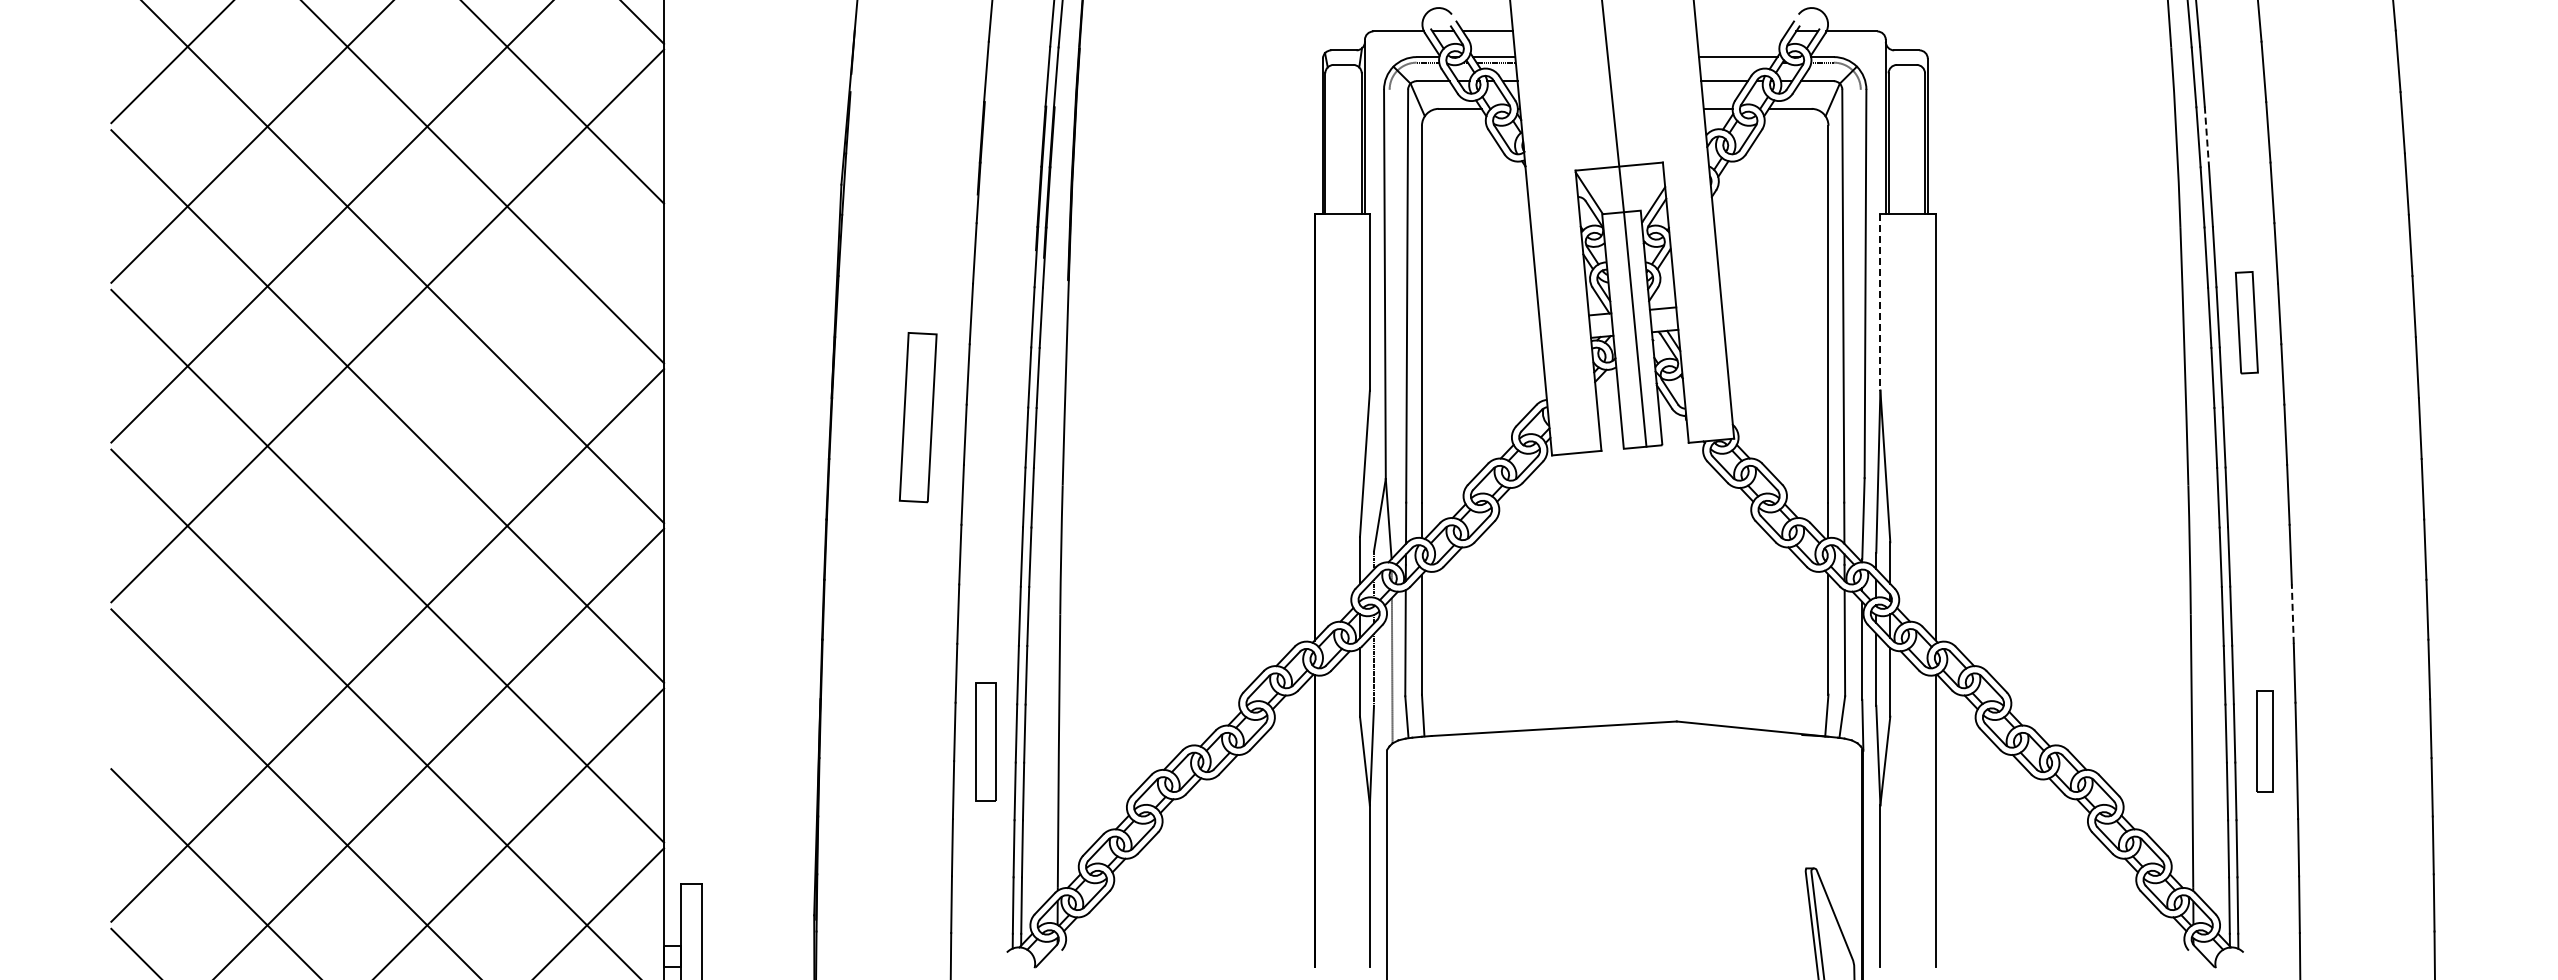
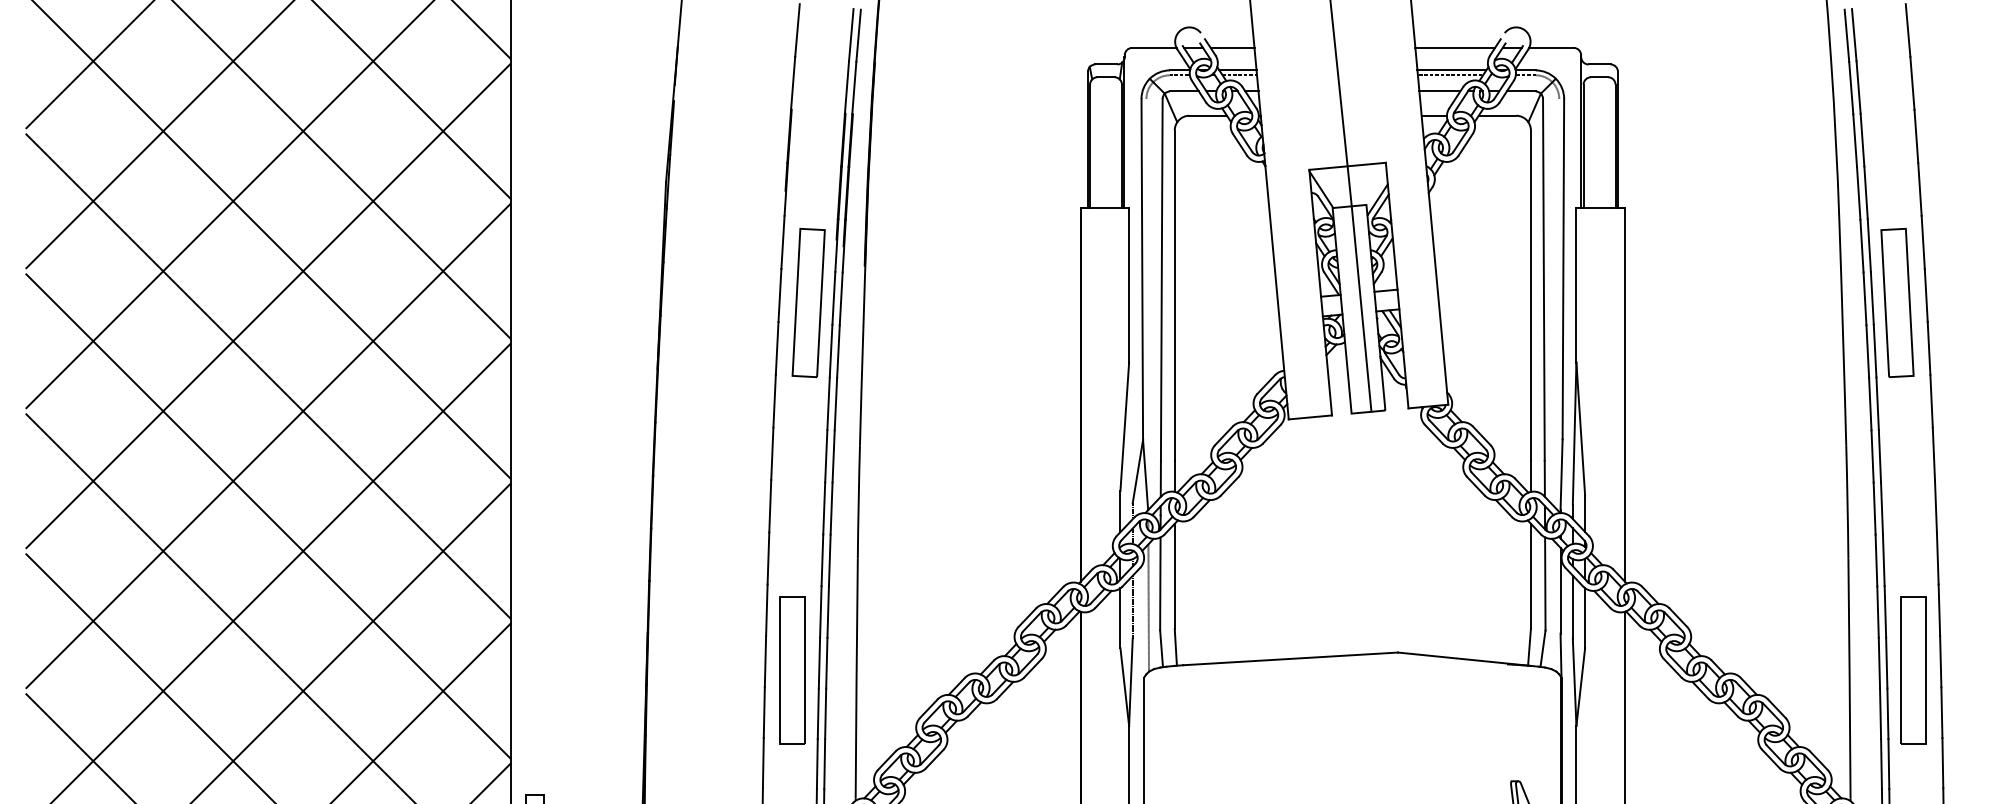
line: (1741, 31) -> (1454, 47), added
line: (1736, 62) -> (1450, 75), added
line: (2206, 137) -> (1862, 140), dashed -> solid
line: (1880, 302) -> (1576, 285), dashed -> solid
part: (2246, 322) -> (1897, 302), size x1.67
part: (917, 417) -> (808, 302), moved
line: (387, 485) -> (268, 445), added
line: (2292, 614) -> (1937, 558), dashed -> solid
part: (985, 741) -> (792, 670), size x1.43
part: (2264, 741) -> (1912, 670), size x1.67

